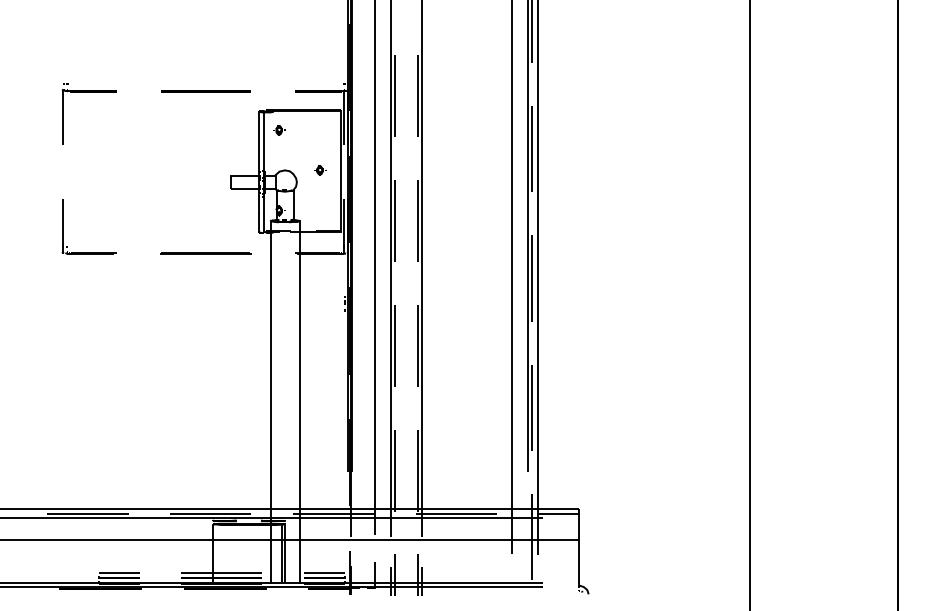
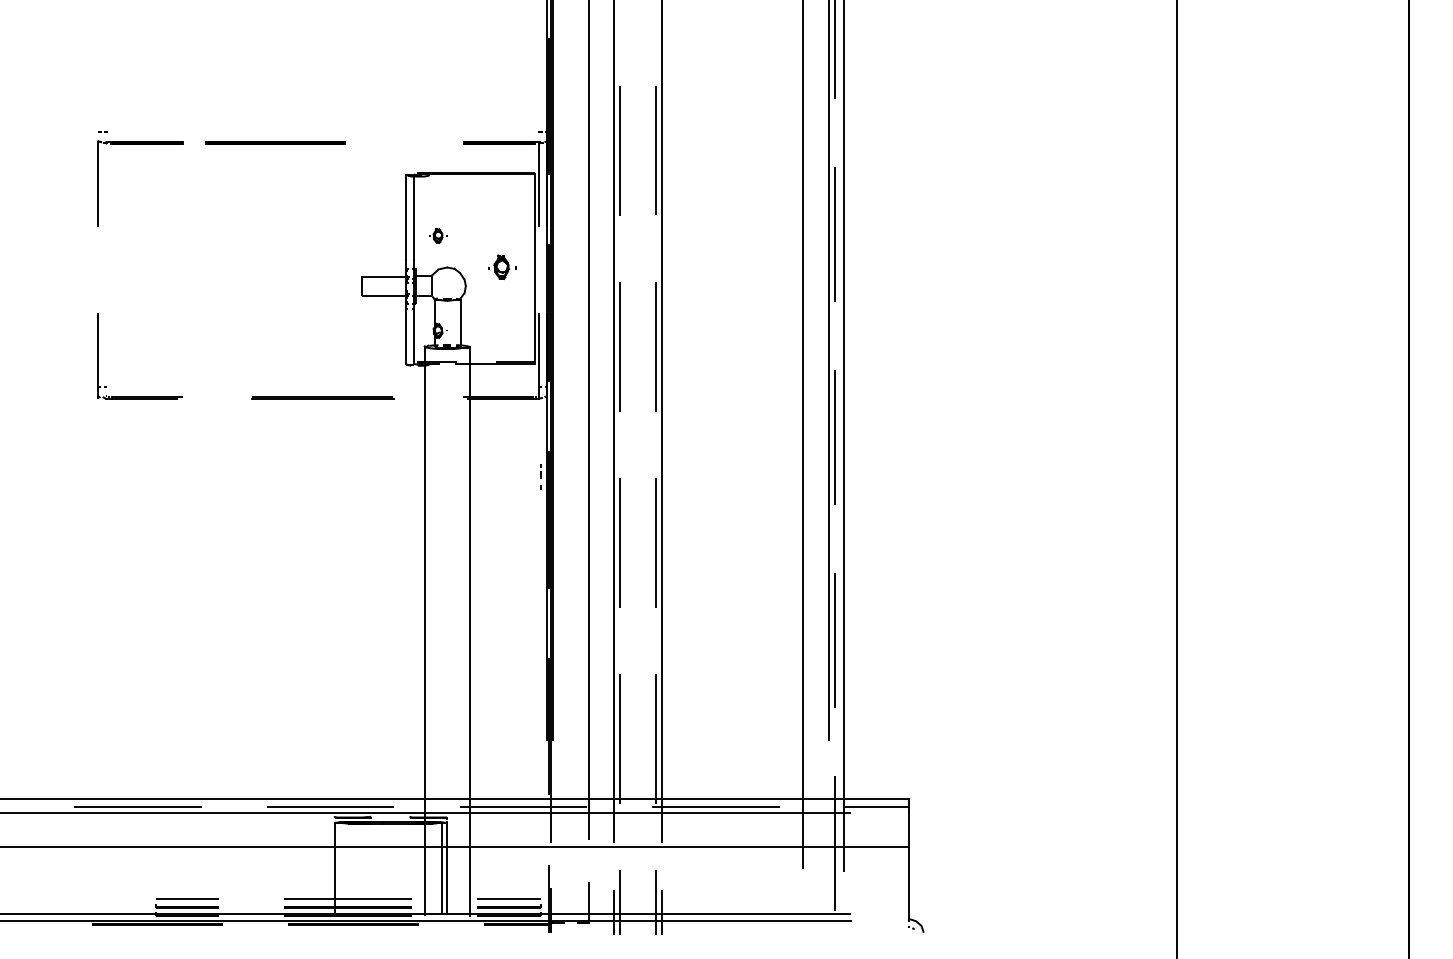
line: (205, 91) -> (275, 143), moved
part: (279, 130) -> (438, 236), moved
part: (320, 170) -> (502, 267), size x1.6

